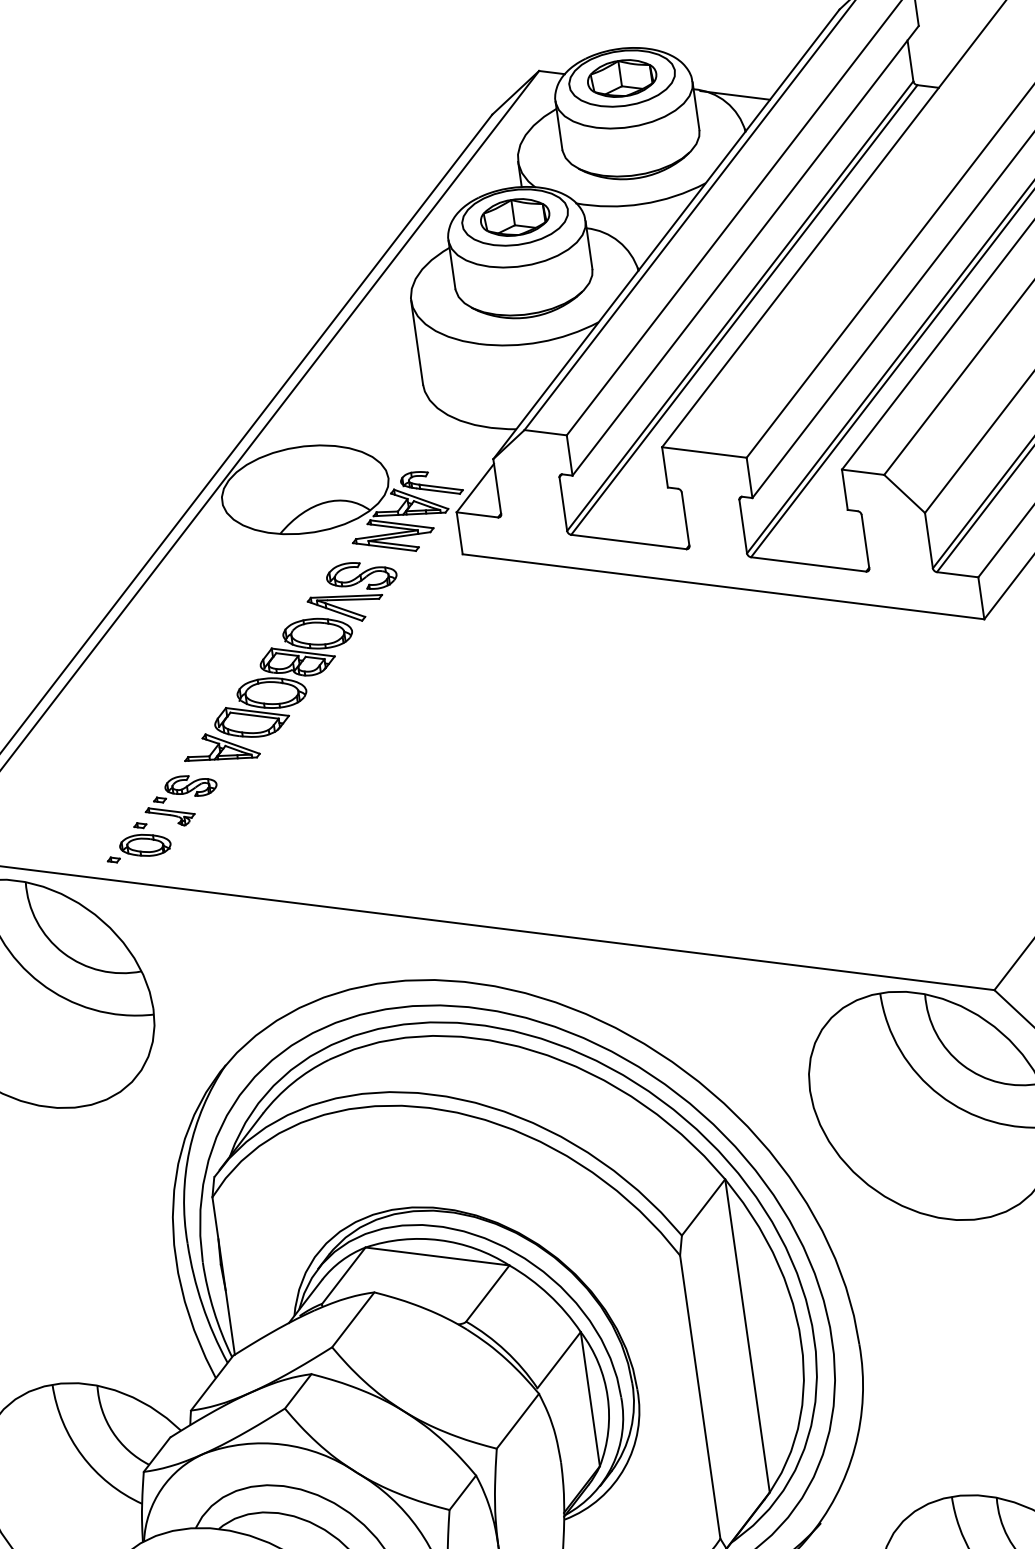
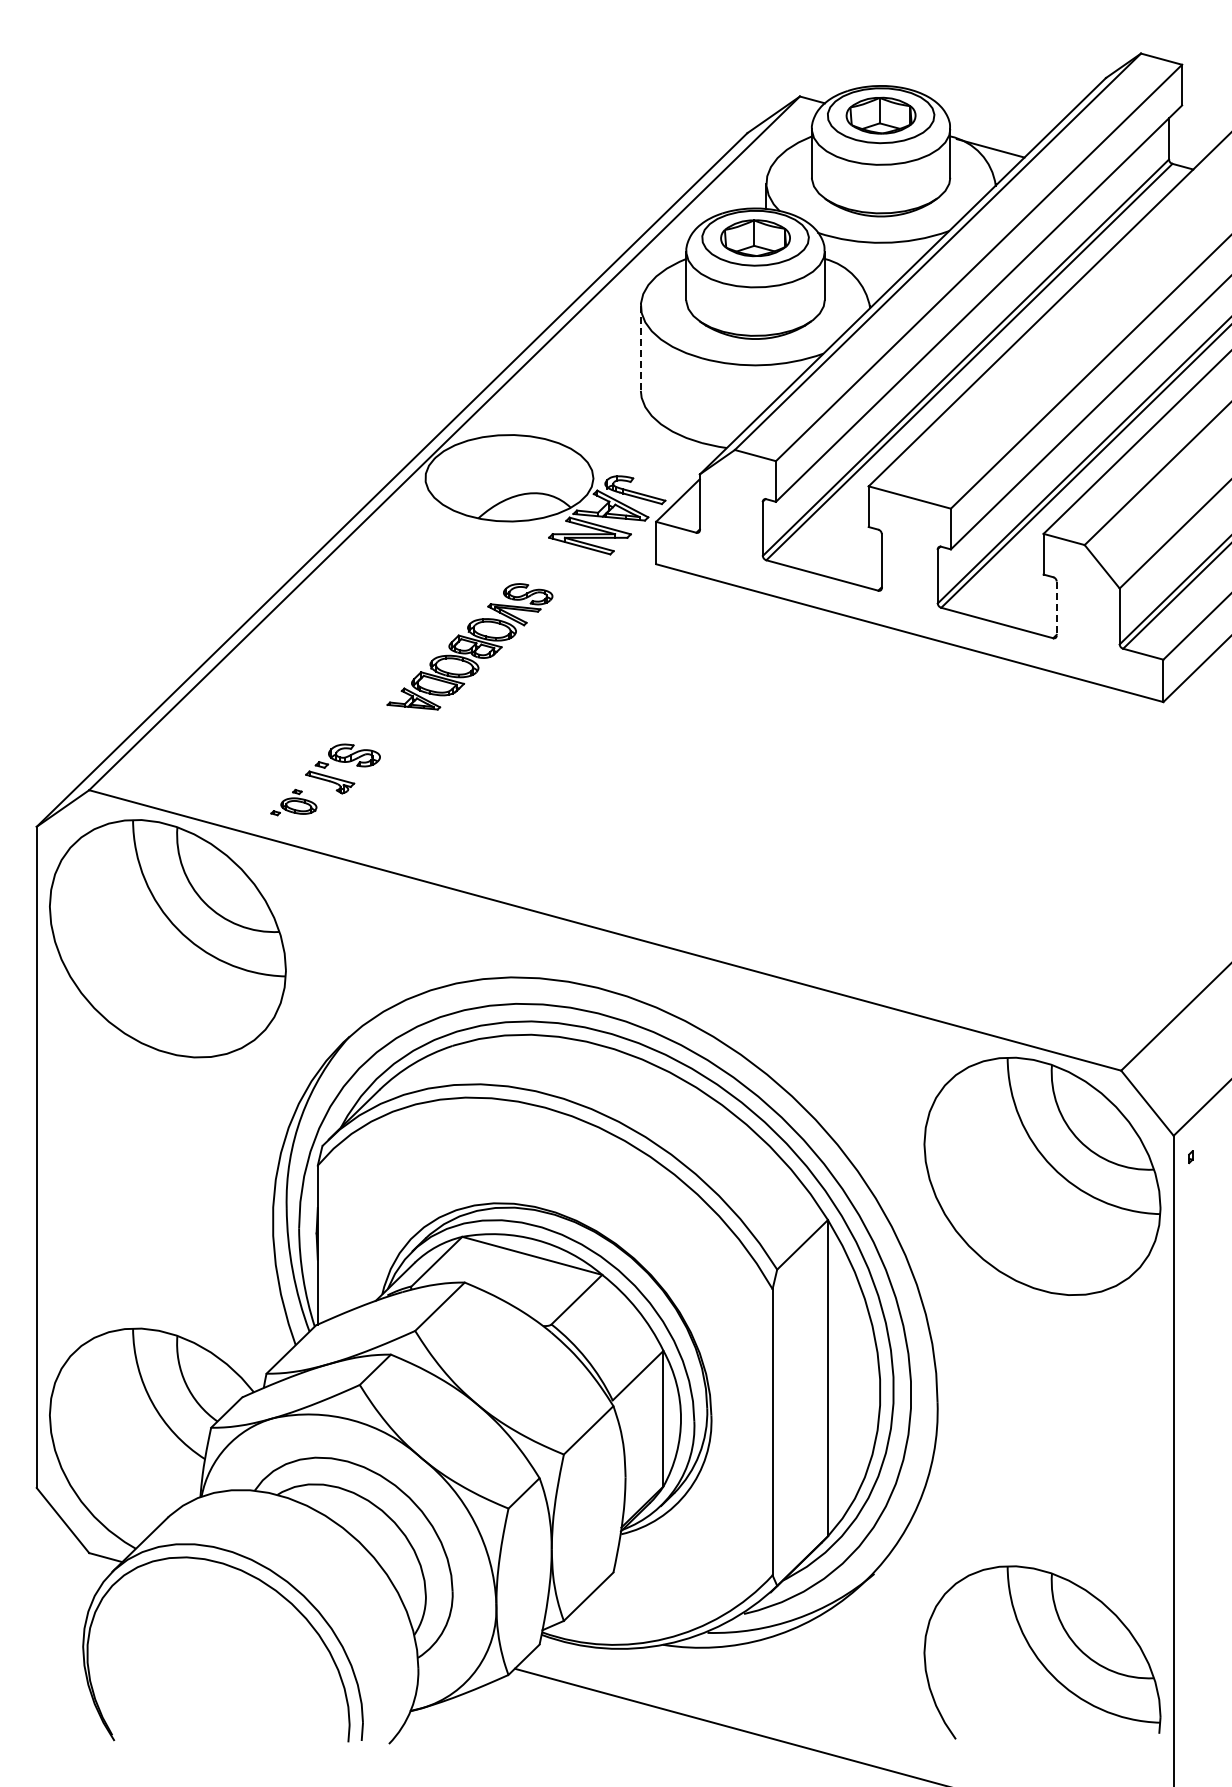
line: (416, 342) -> (640, 348), solid -> dashed
line: (865, 542) -> (1056, 609), solid -> dashed
part: (289, 662) -> (469, 646), size x0.7
part: (137, 841) -> (293, 802), size x0.7

